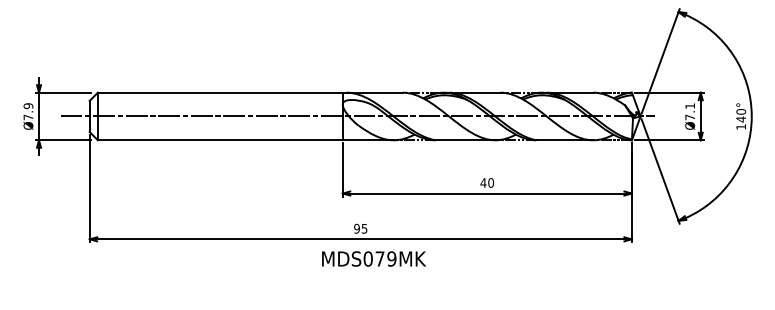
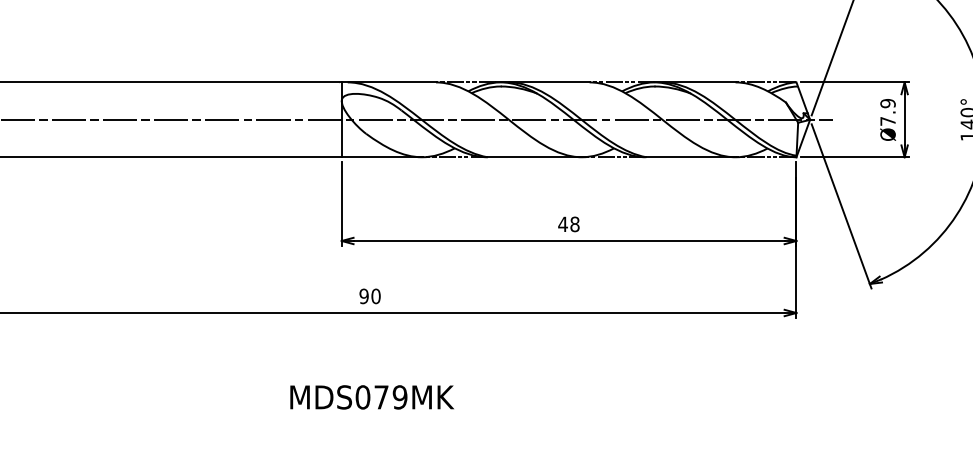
text: (690, 106) -> (888, 104), Ø7.1 -> Ø7.9
text: (490, 182) -> (574, 223), 40 -> 48
text: (364, 228) -> (375, 295), 95 -> 90
text: (374, 258) -> (372, 396), moved

